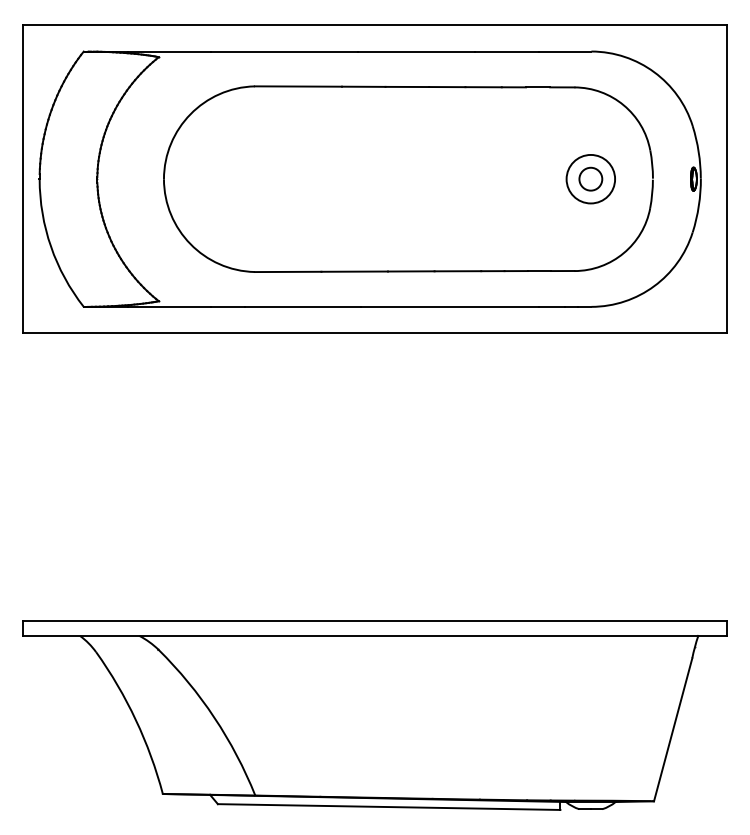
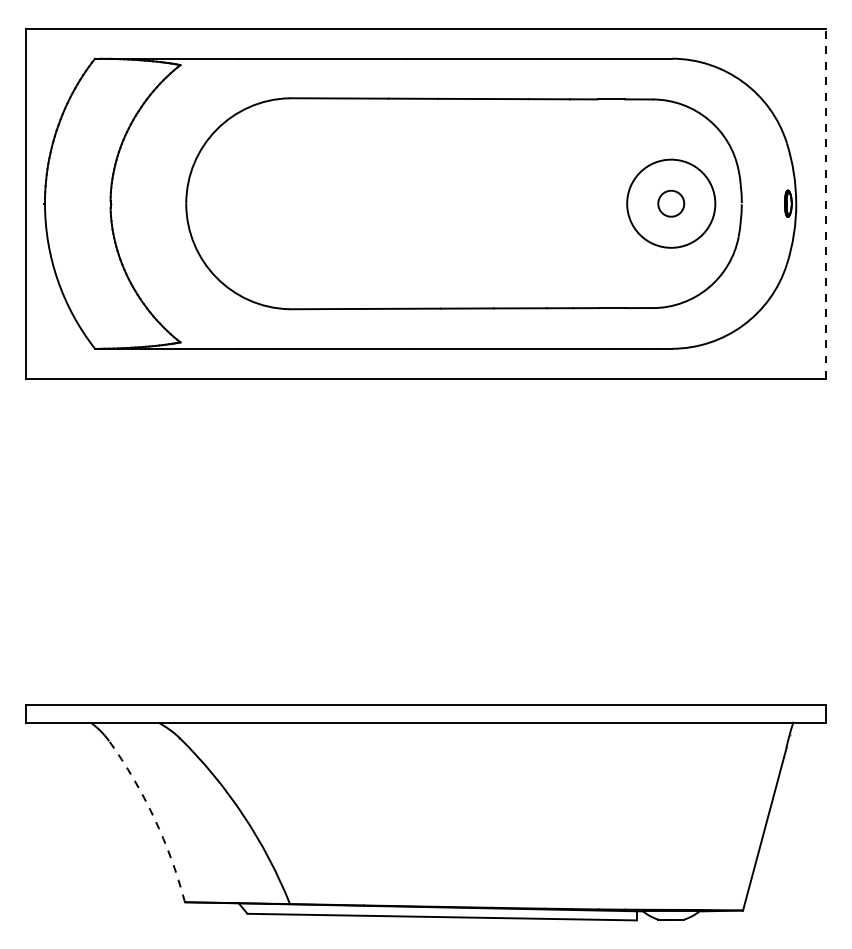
circle: (590, 178) -> (670, 202), size x1.6
line: (727, 178) -> (826, 202), solid -> dashed
arc: (135, 720) -> (153, 818), solid -> dashed

